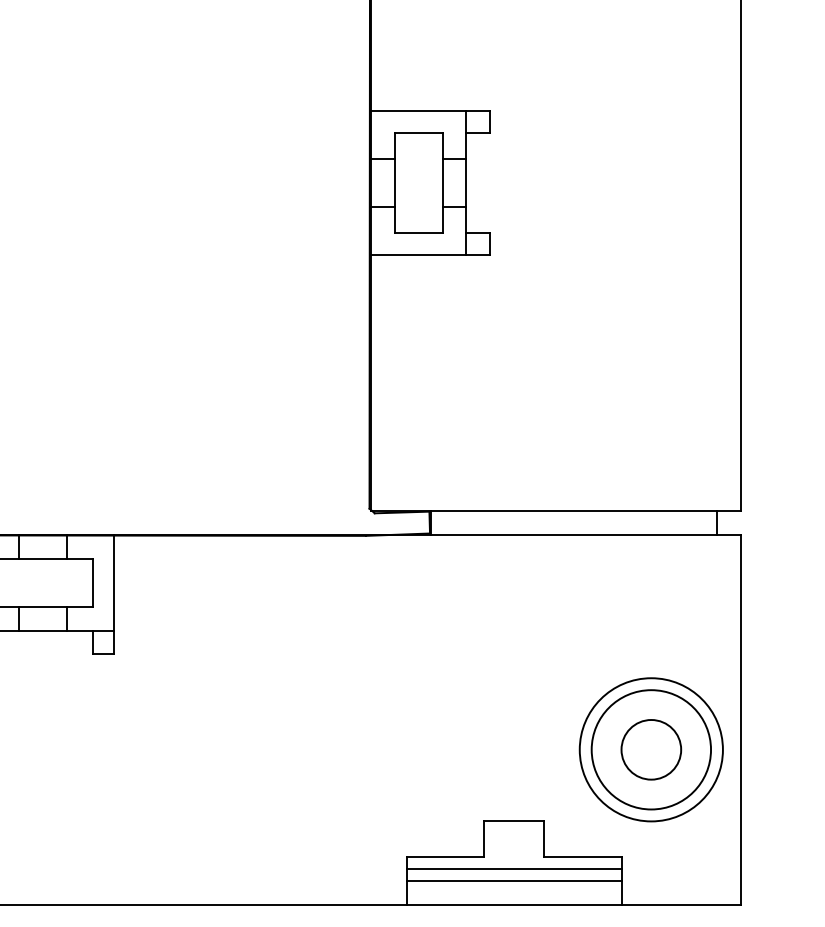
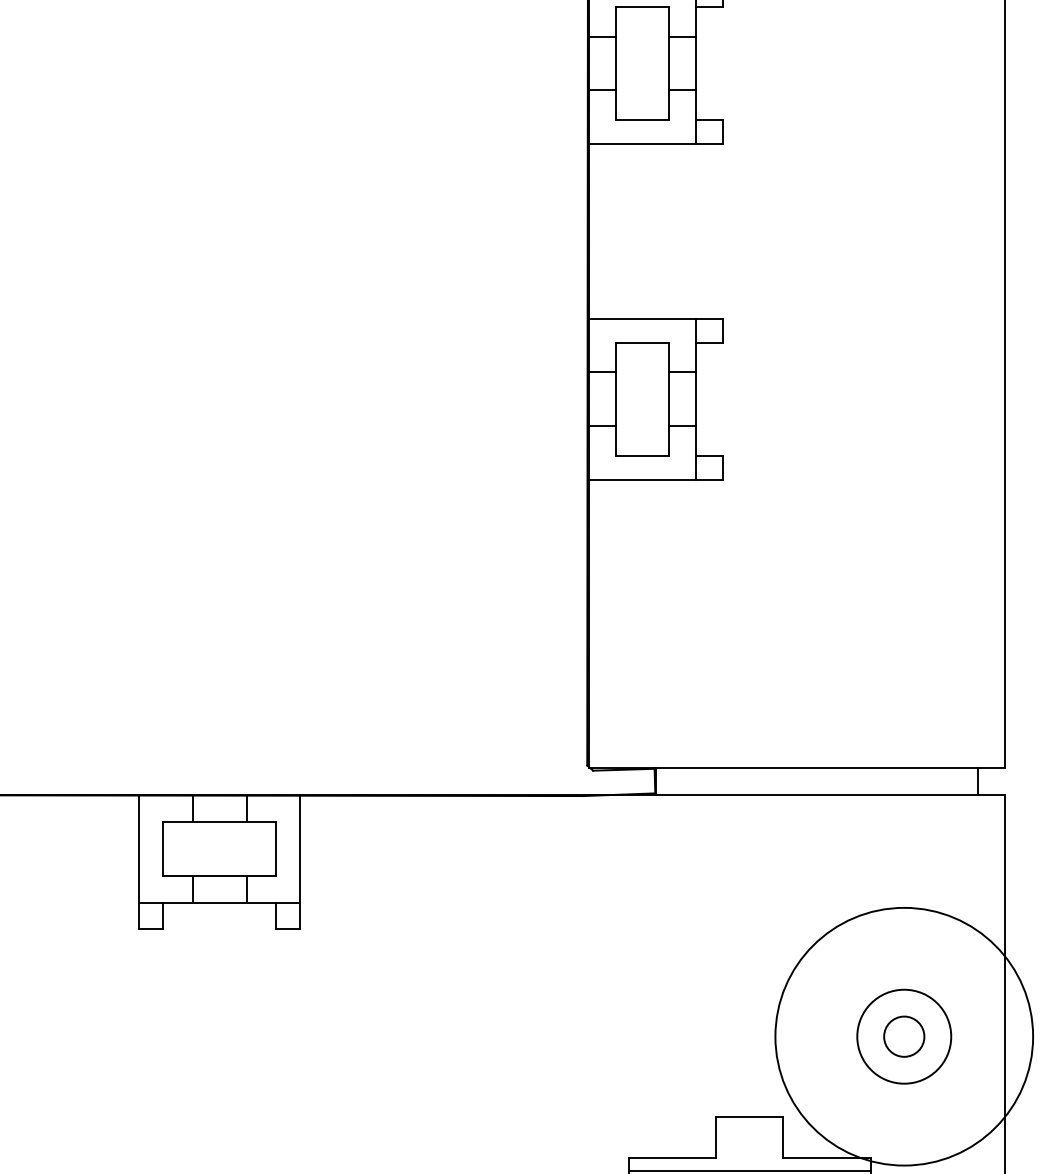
circle: (650, 749) -> (903, 1036), size x0.6
circle: (650, 749) -> (903, 1036), size x1.6
circle: (651, 749) -> (904, 1036), size x0.7

